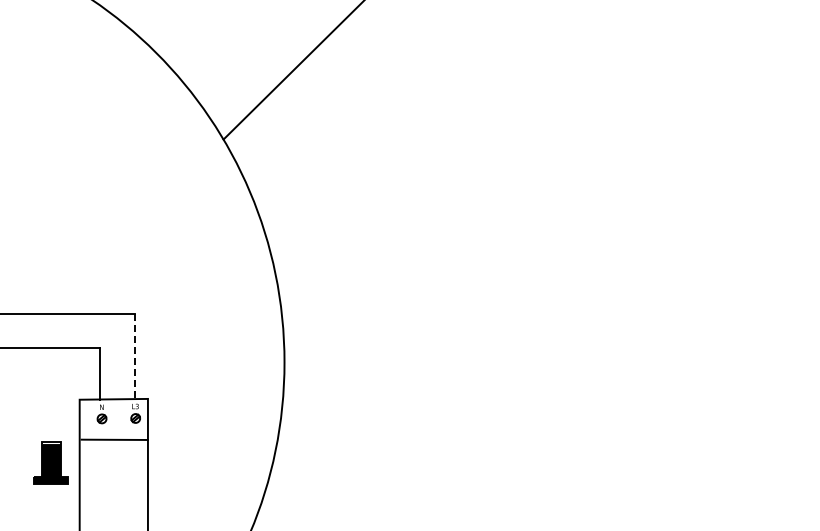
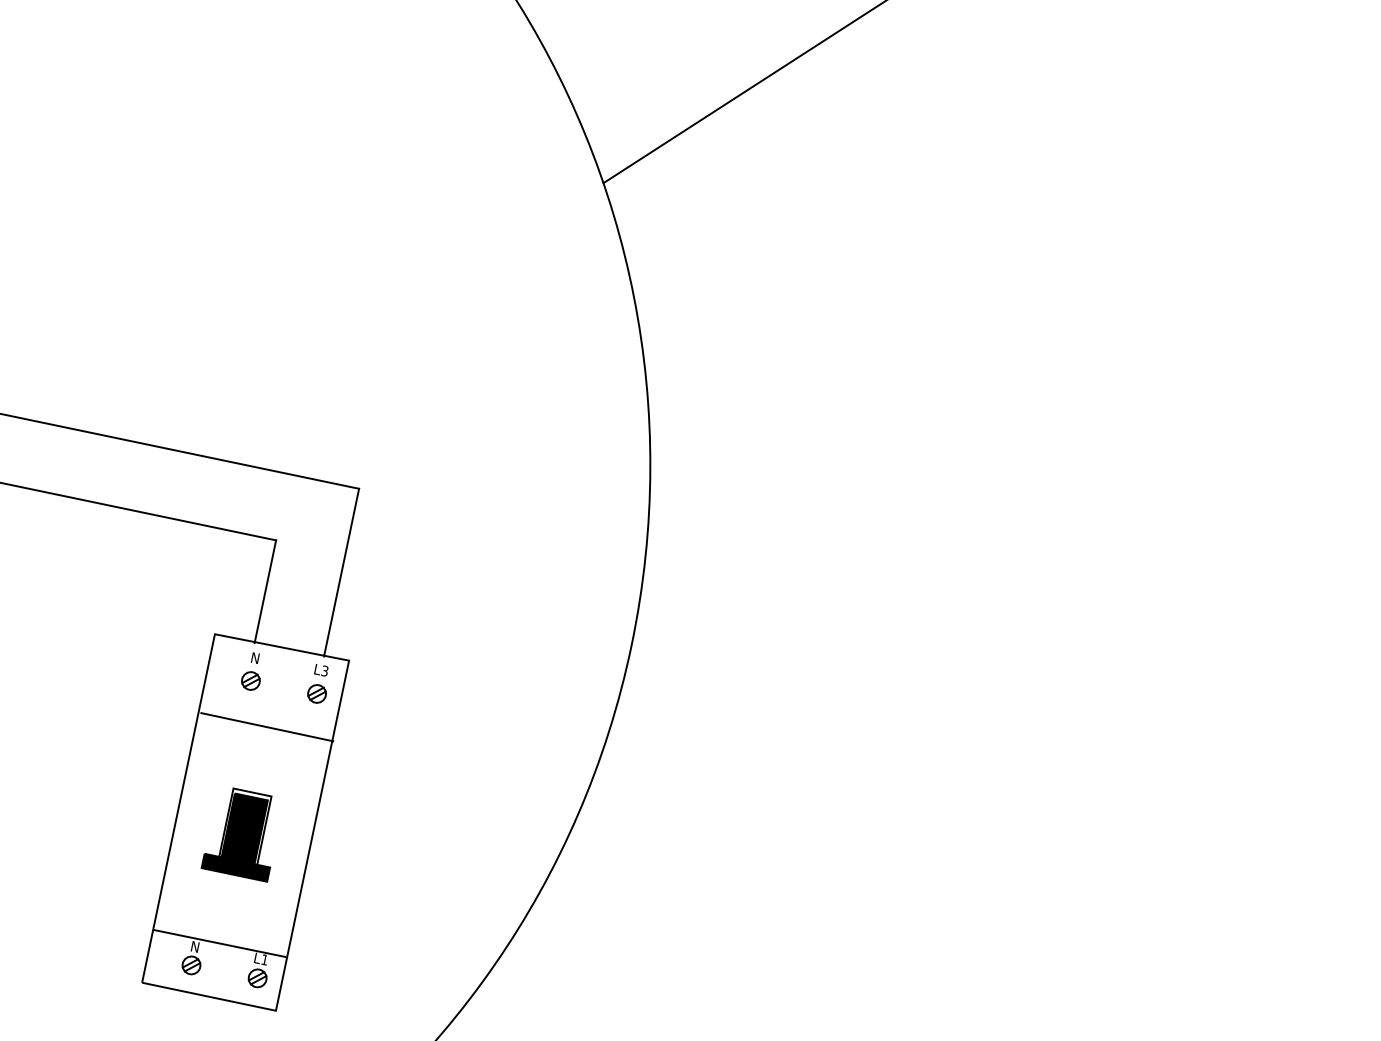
line: (135, 356) -> (342, 572), dashed -> solid
part: (50, 462) -> (242, 831), moved

